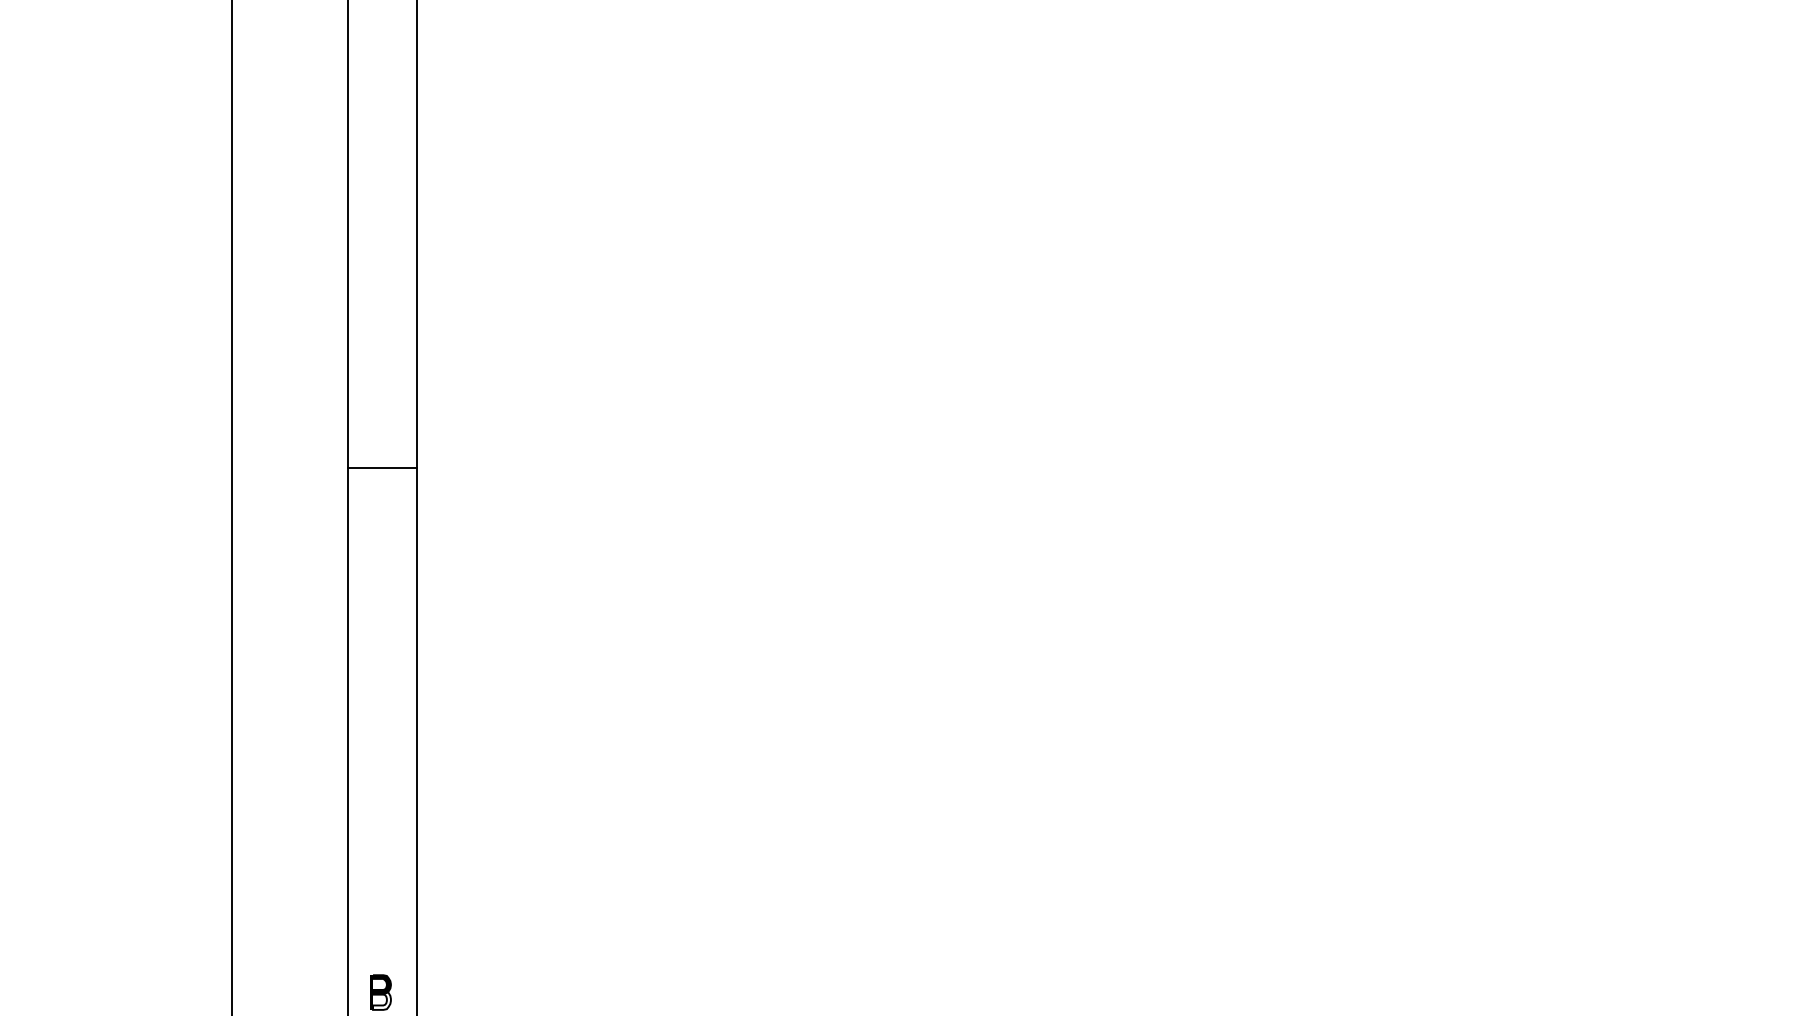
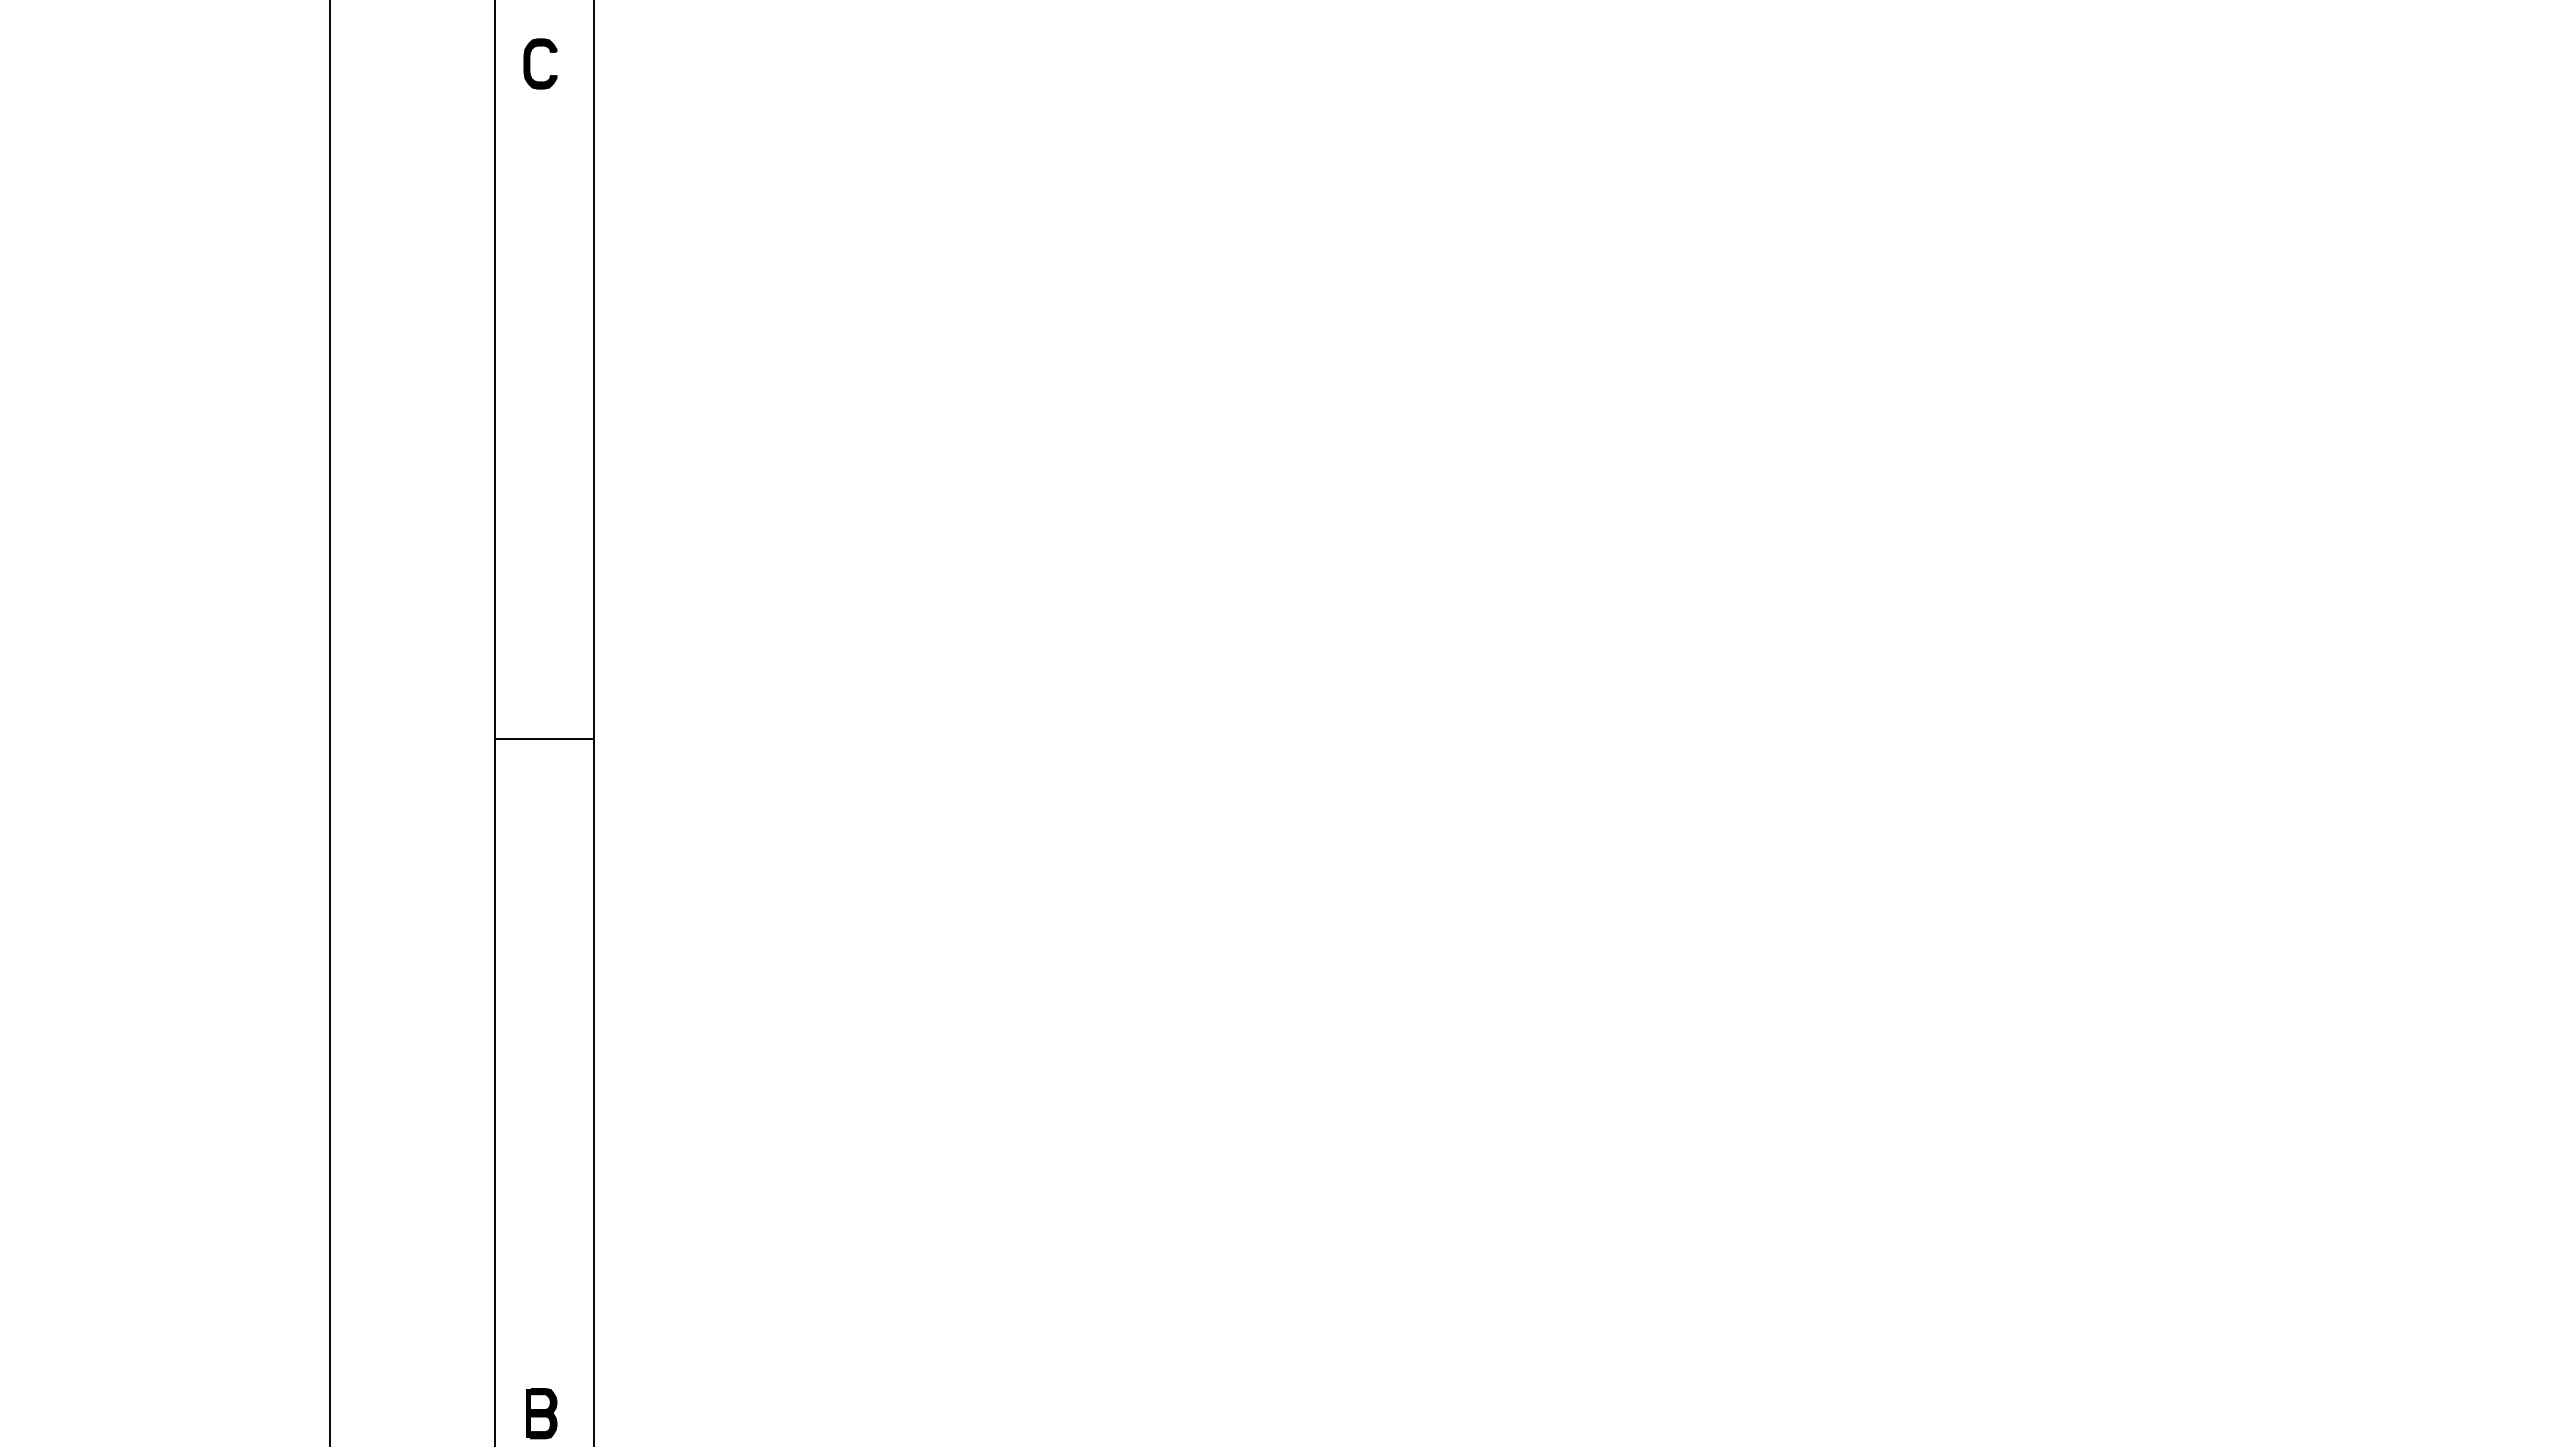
part: (372, 44) -> (530, 63), added
line: (381, 467) -> (543, 738), moved
fill: (381, 999) -> (543, 1423), added

